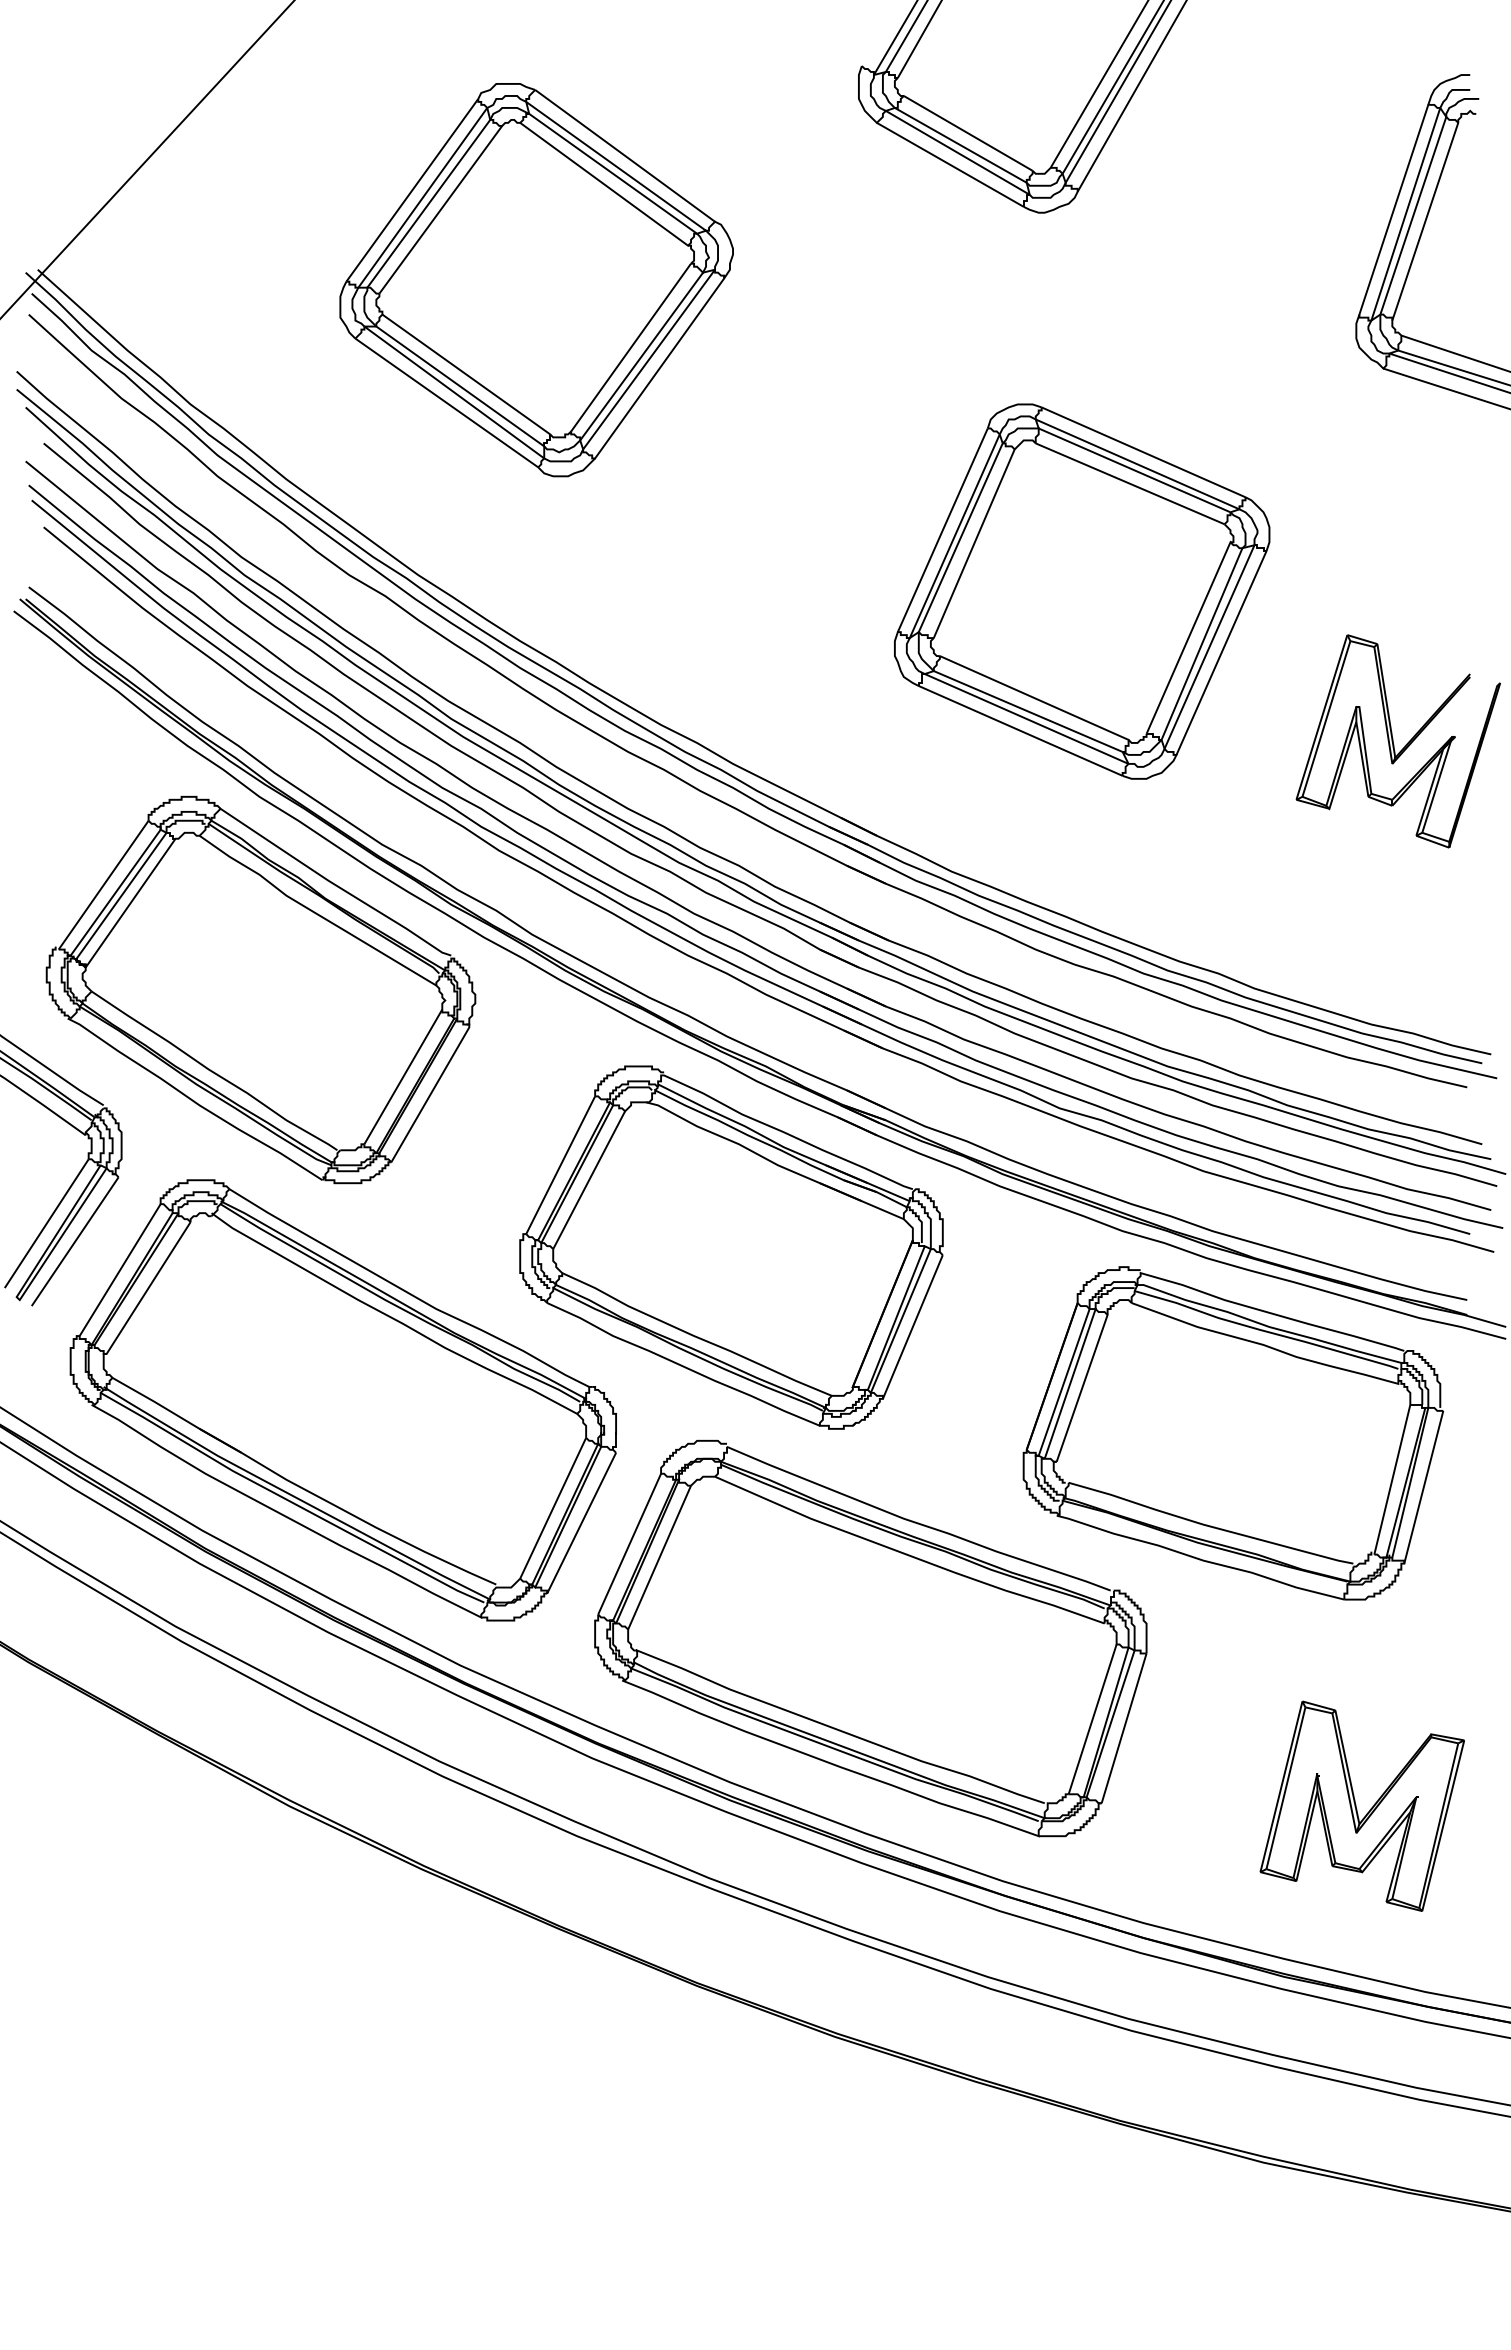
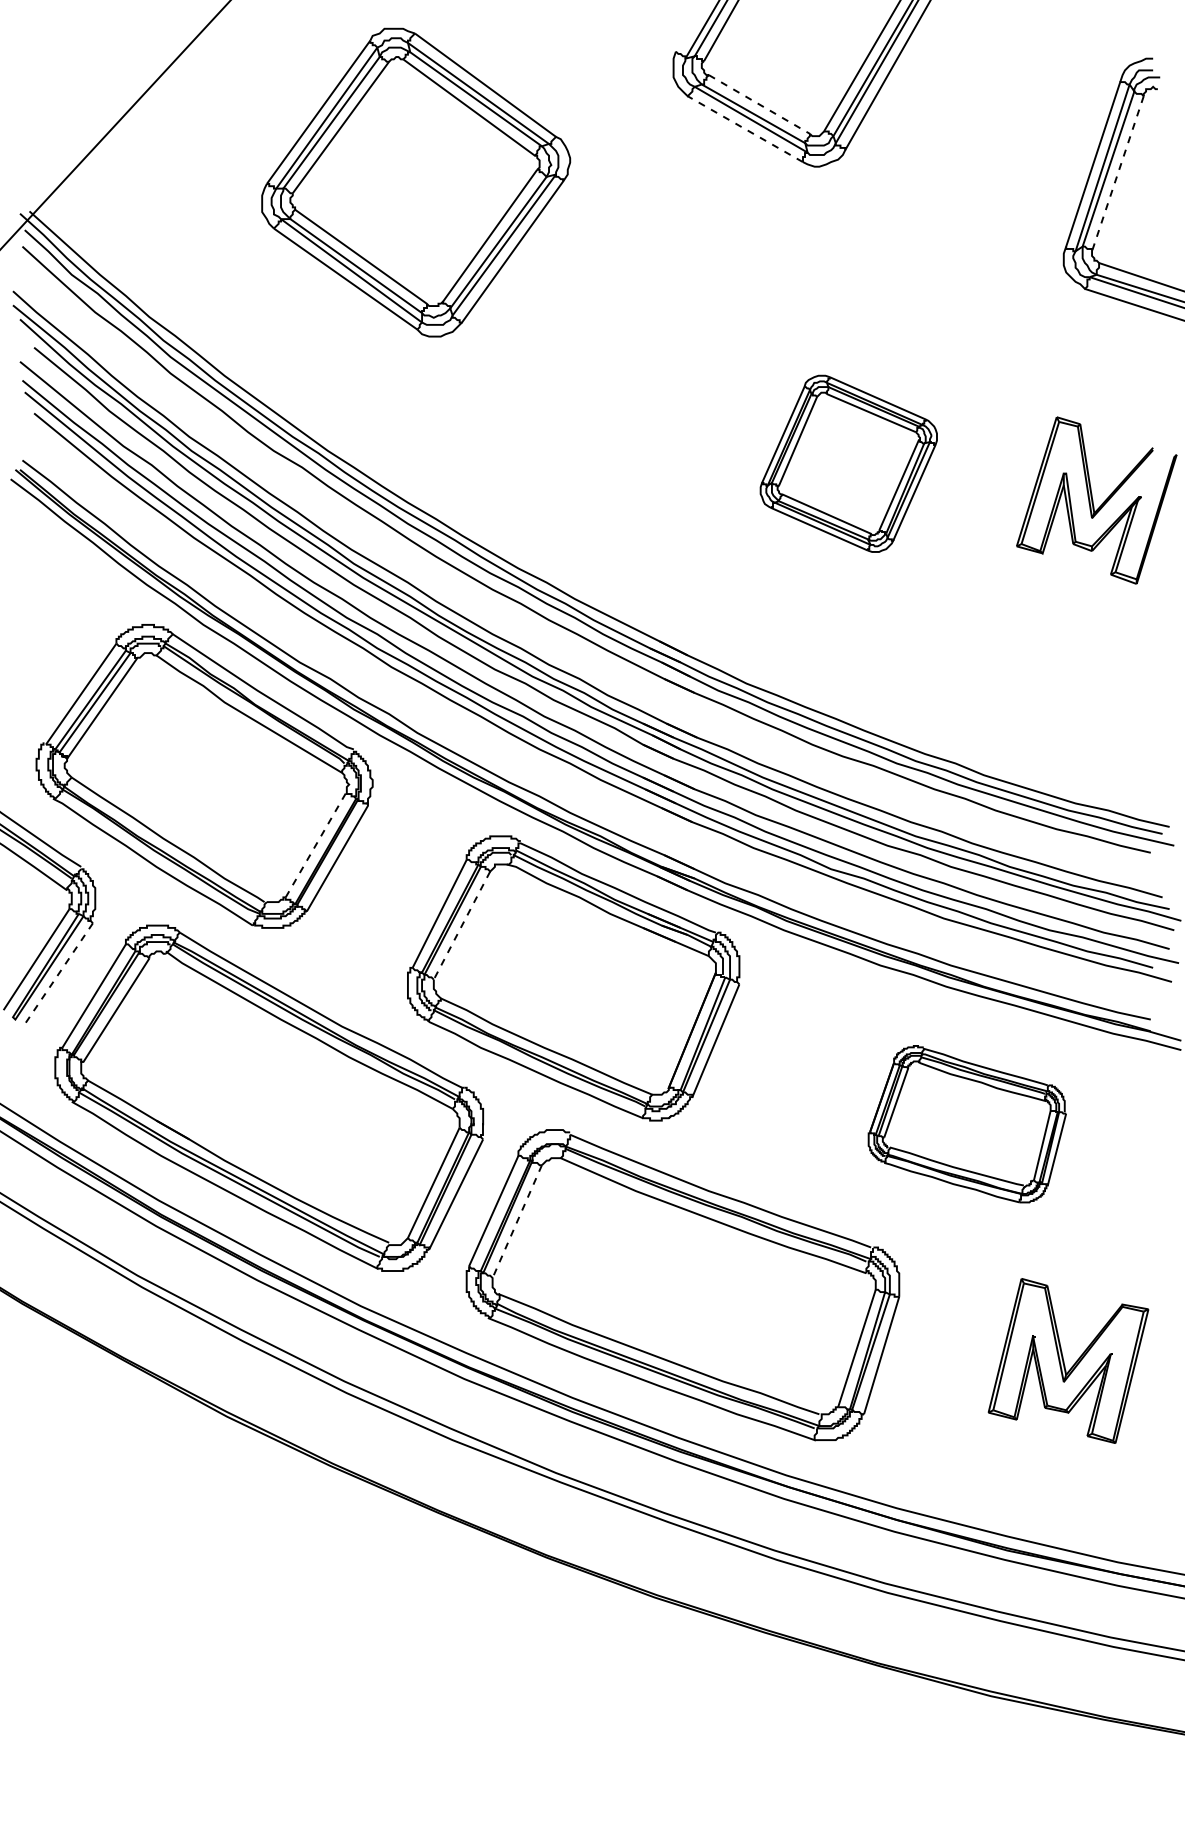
line: (968, 133) -> (759, 104), solid -> dashed
line: (950, 164) -> (745, 128), solid -> dashed
line: (1425, 222) -> (1118, 174), solid -> dashed
part: (536, 280) -> (416, 182), moved
part: (1082, 591) -> (848, 463), size x0.6
part: (1397, 741) -> (1096, 500), moved
line: (403, 1076) -> (316, 844), solid -> dashed
line: (589, 1180) -> (462, 925), solid -> dashed
line: (75, 1241) -> (59, 973), solid -> dashed
part: (1233, 1433) -> (967, 1124), size x0.6
line: (659, 1558) -> (517, 1222), solid -> dashed
part: (1361, 1805) -> (1067, 1360), moved

